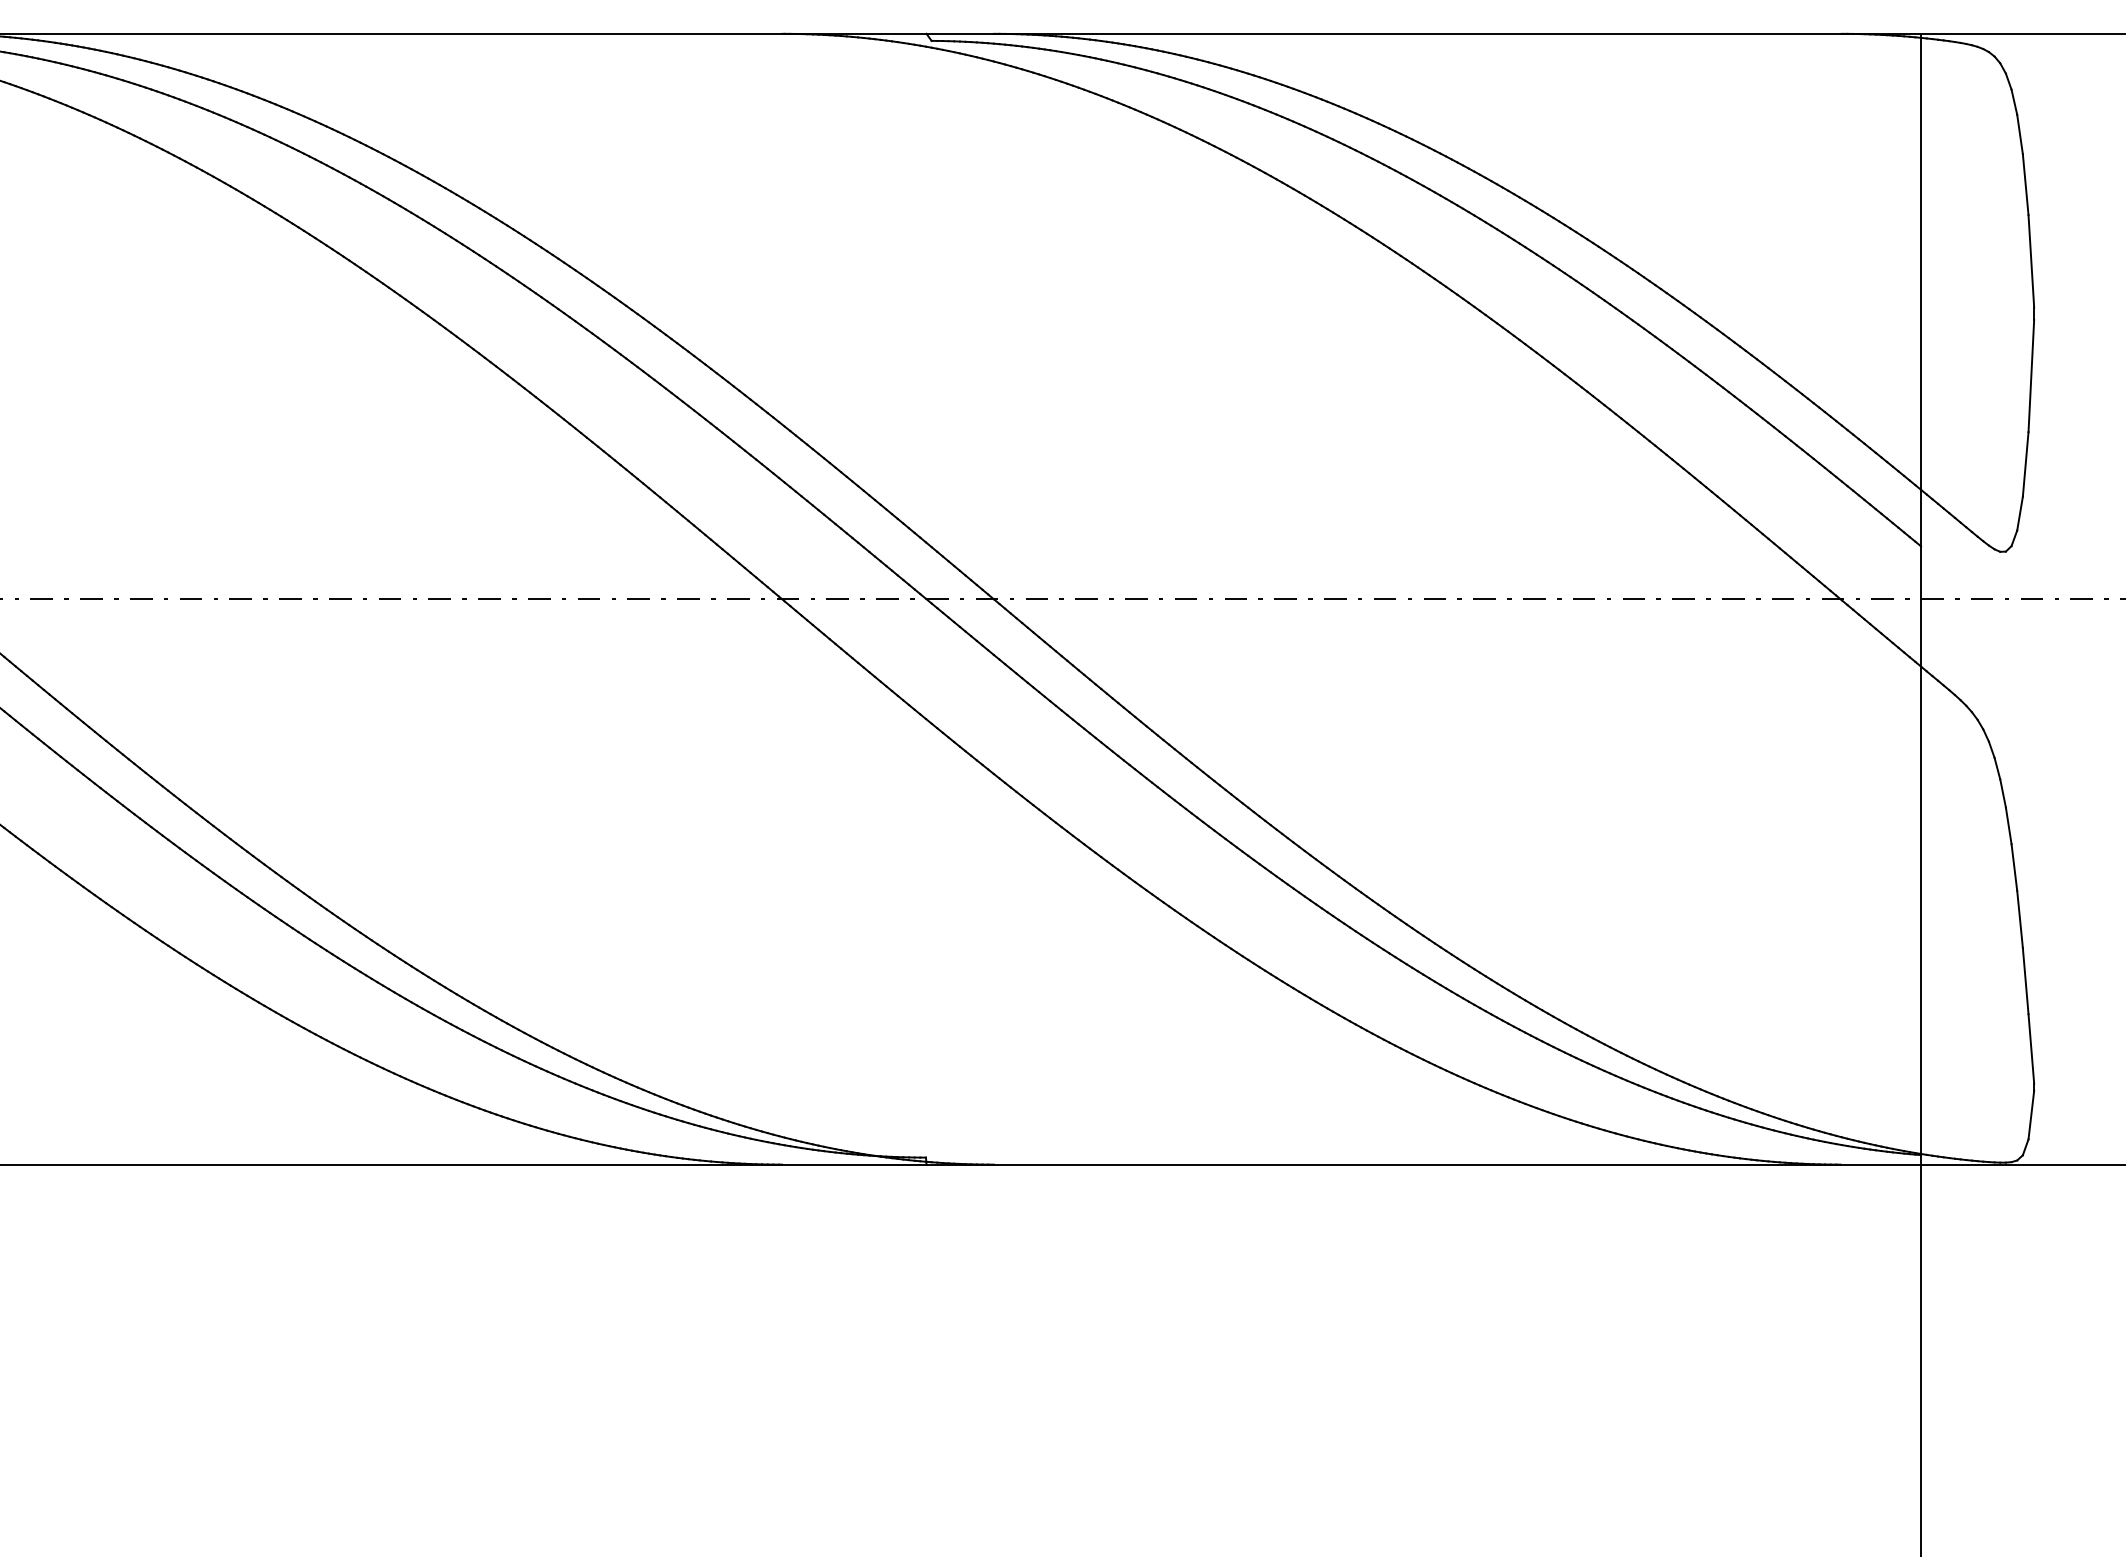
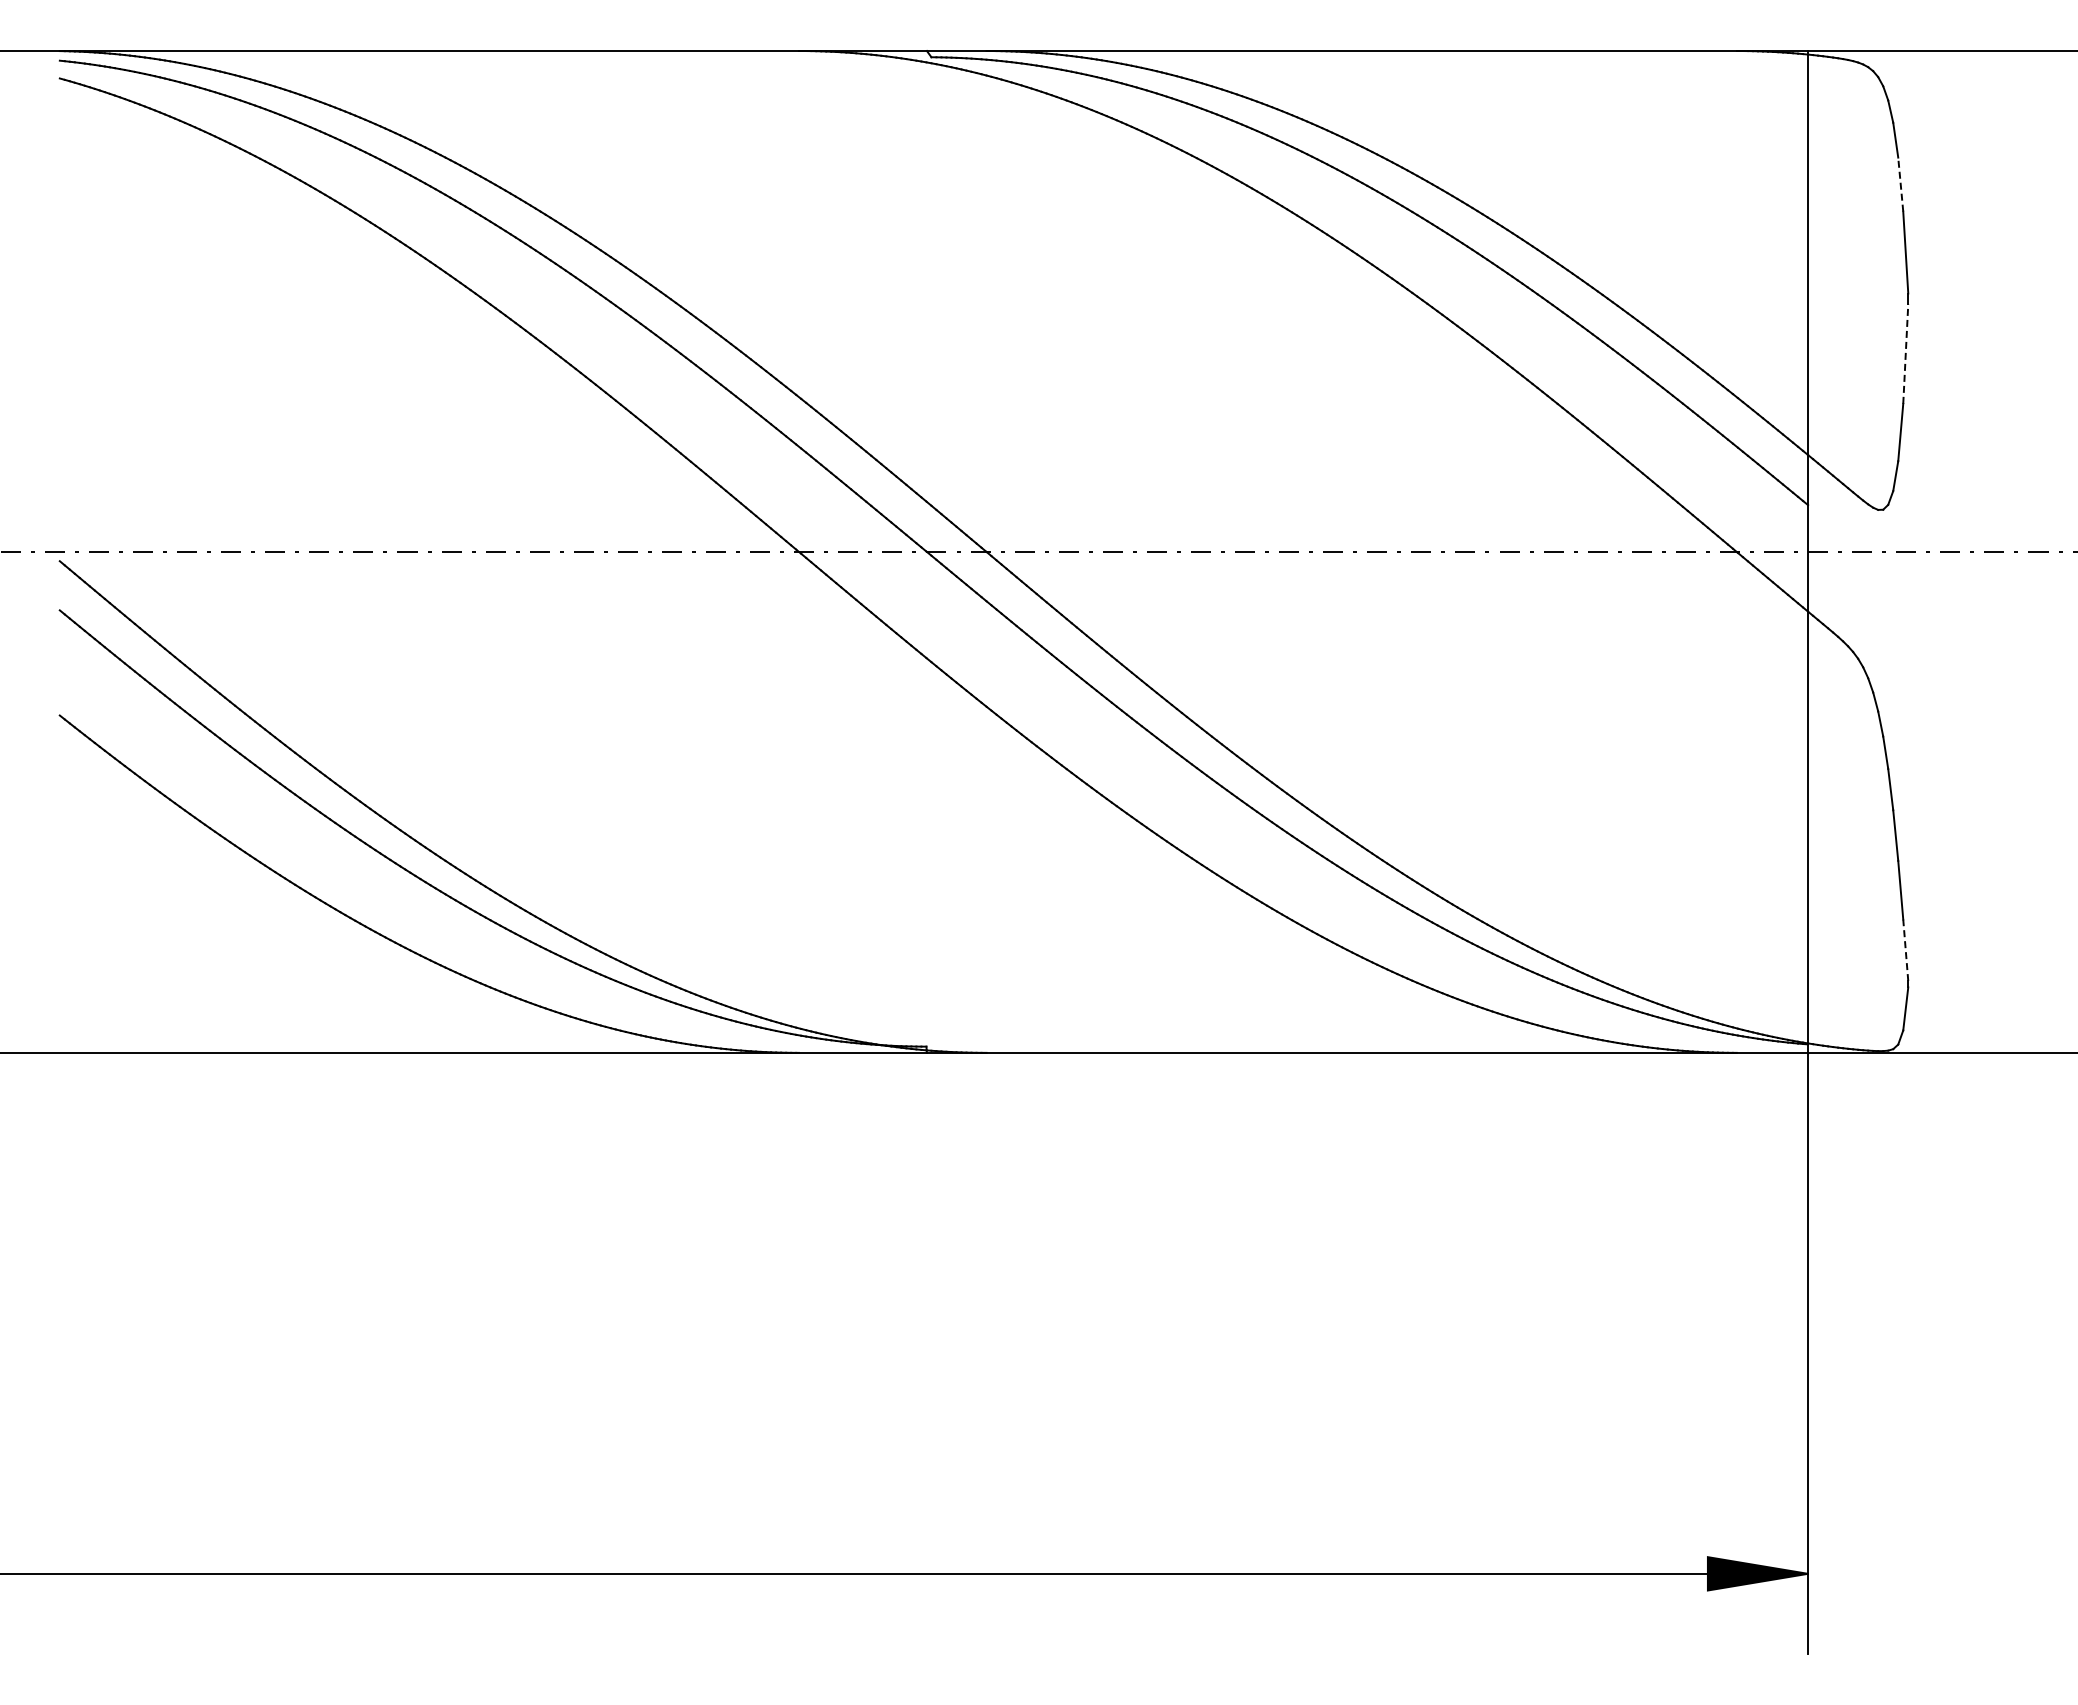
line: (2025, 184) -> (1900, 184), solid -> dashed
line: (2031, 376) -> (1905, 354), solid -> dashed
line: (2031, 1049) -> (1905, 950), solid -> dashed

